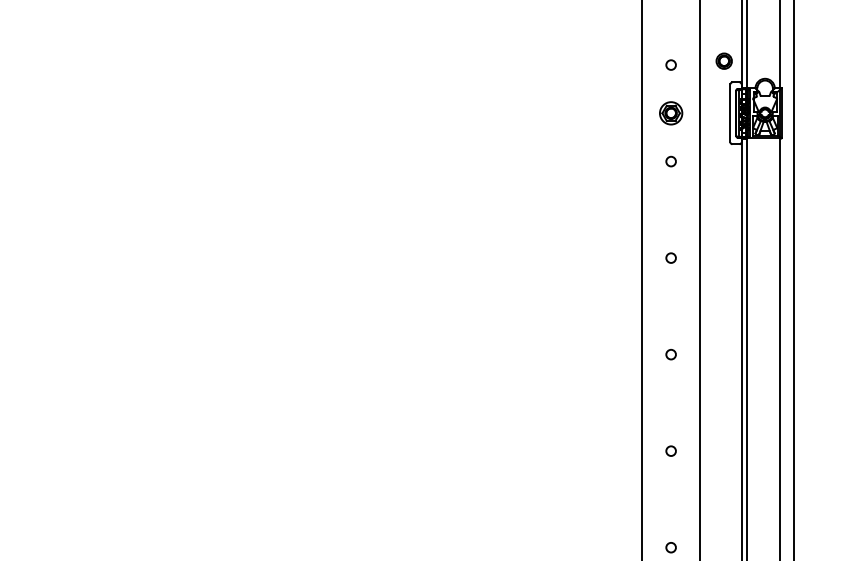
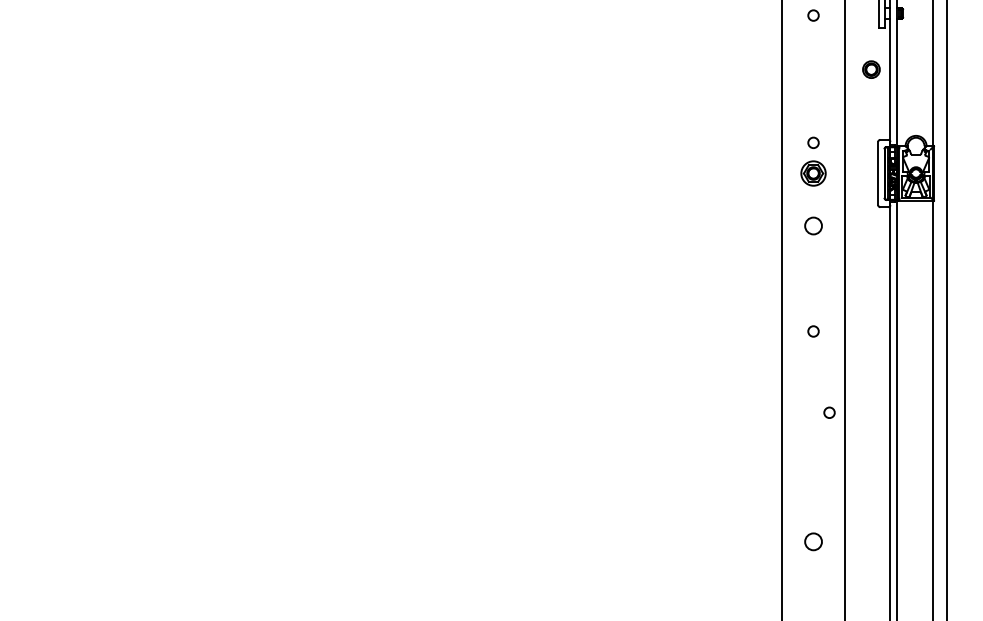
part: (724, 61) -> (871, 69), moved
circle: (671, 64) -> (813, 142), moved
circle: (671, 161) -> (813, 226), size x1.6
circle: (671, 354) -> (829, 412), moved
circle: (671, 451) -> (813, 542), size x1.6

